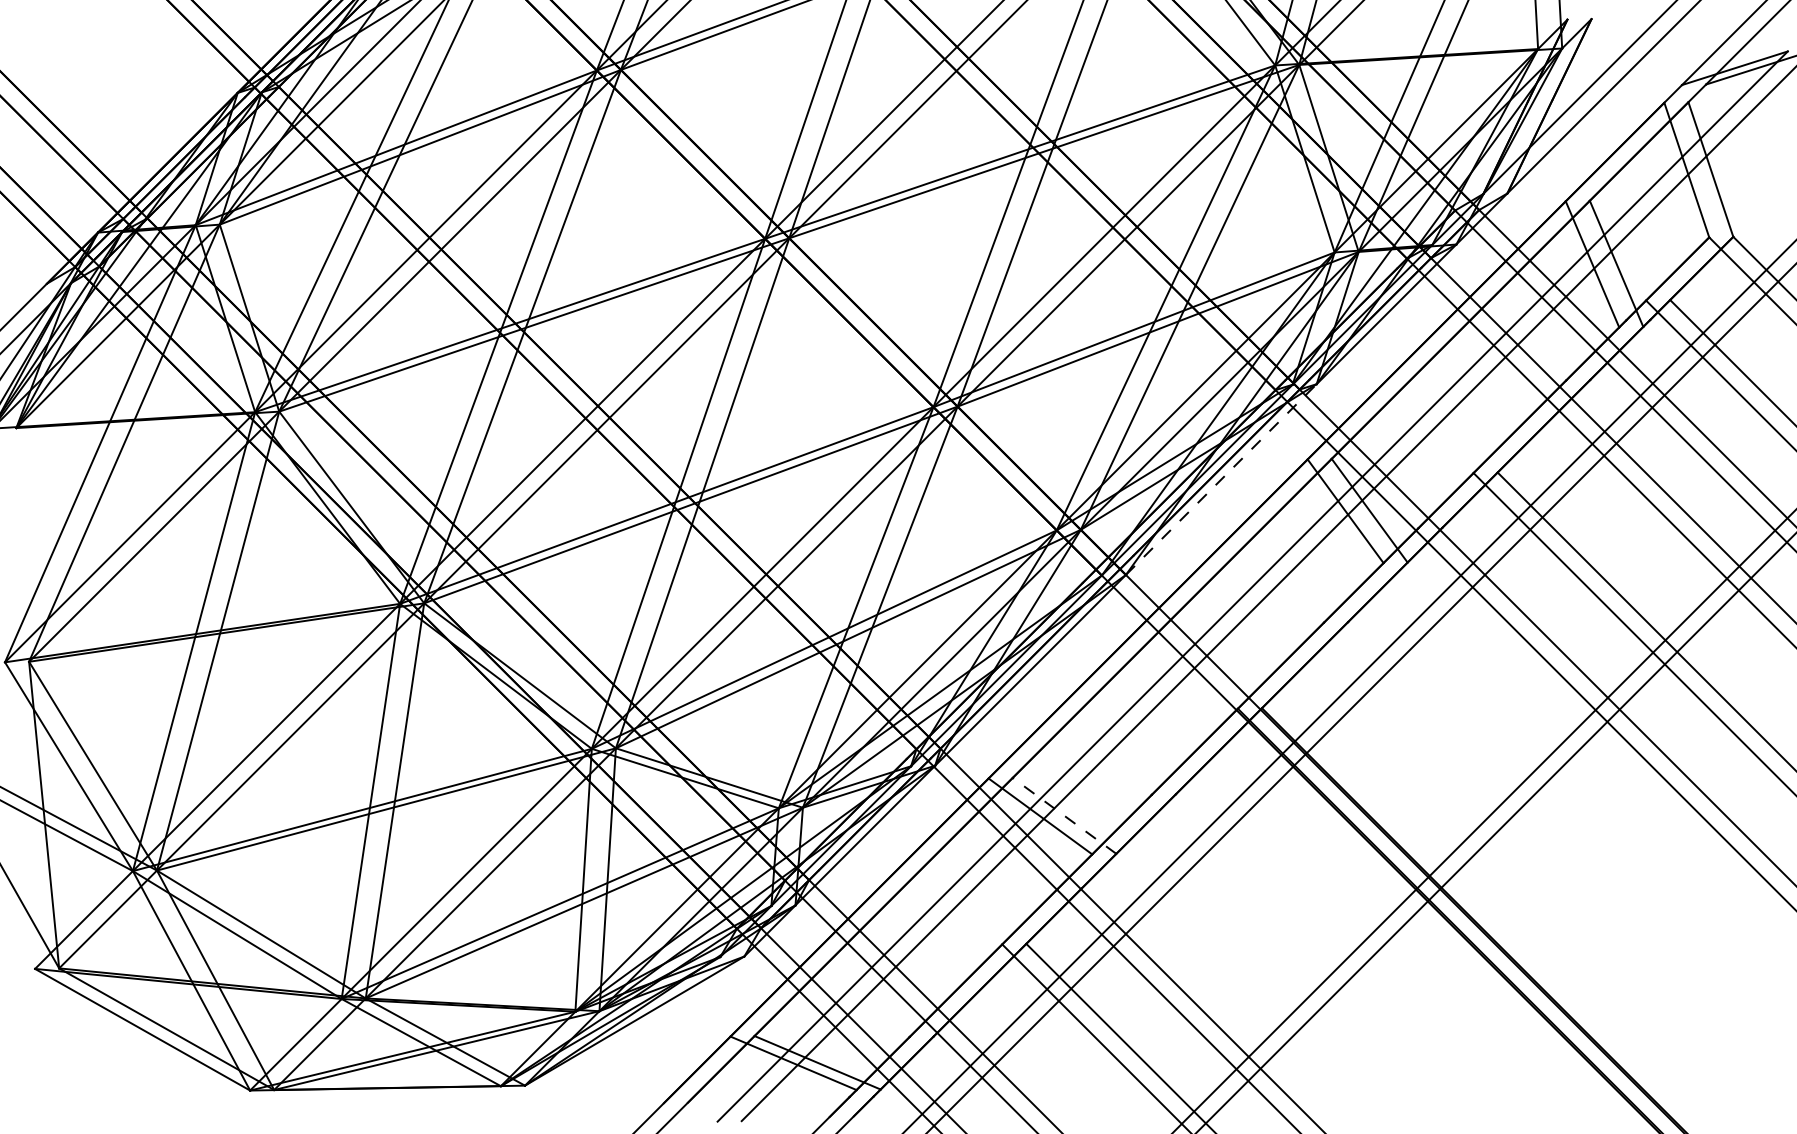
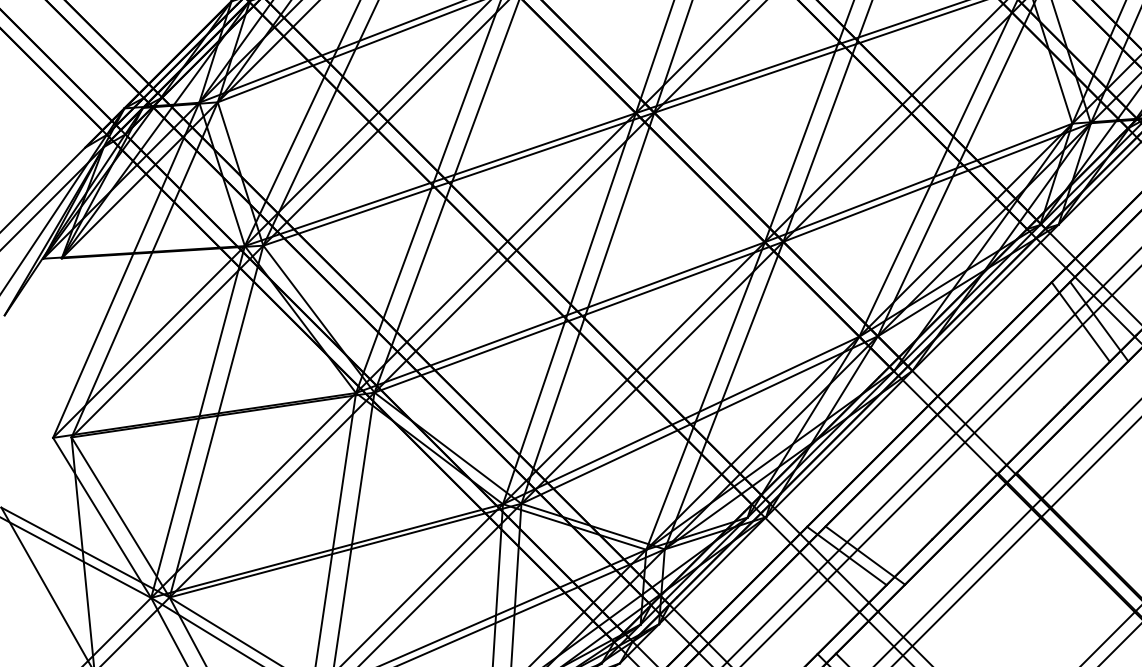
line: (1221, 479) -> (985, 297), dashed -> solid
line: (1064, 815) -> (865, 555), dashed -> solid

